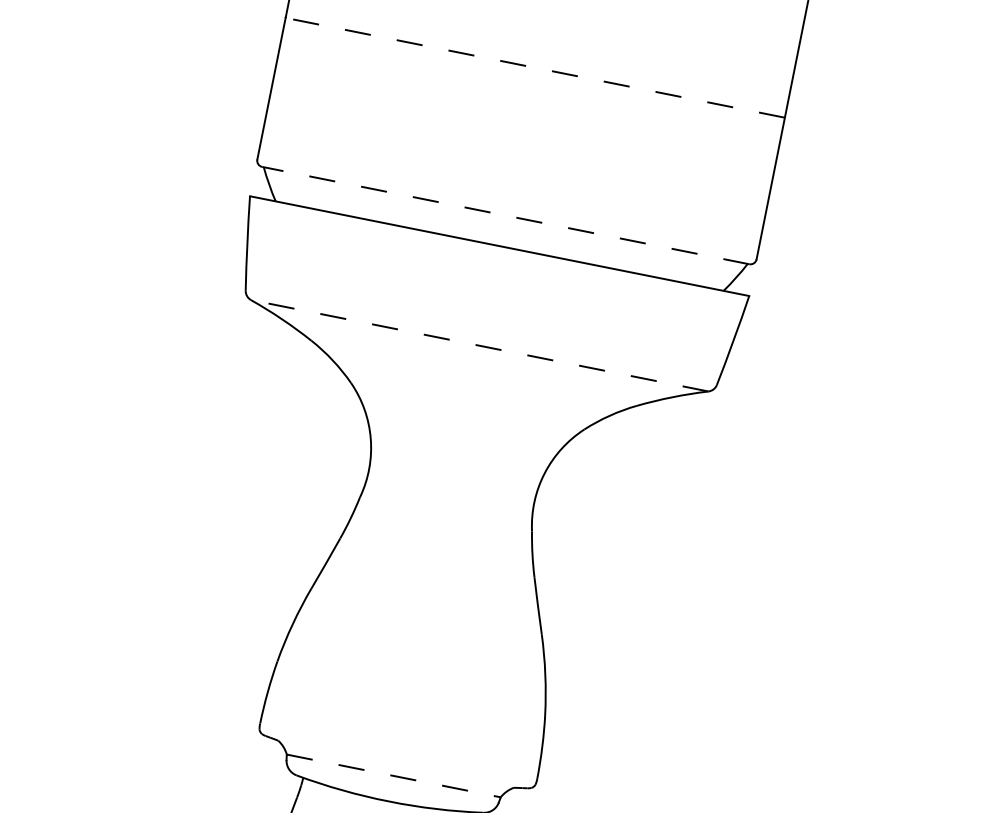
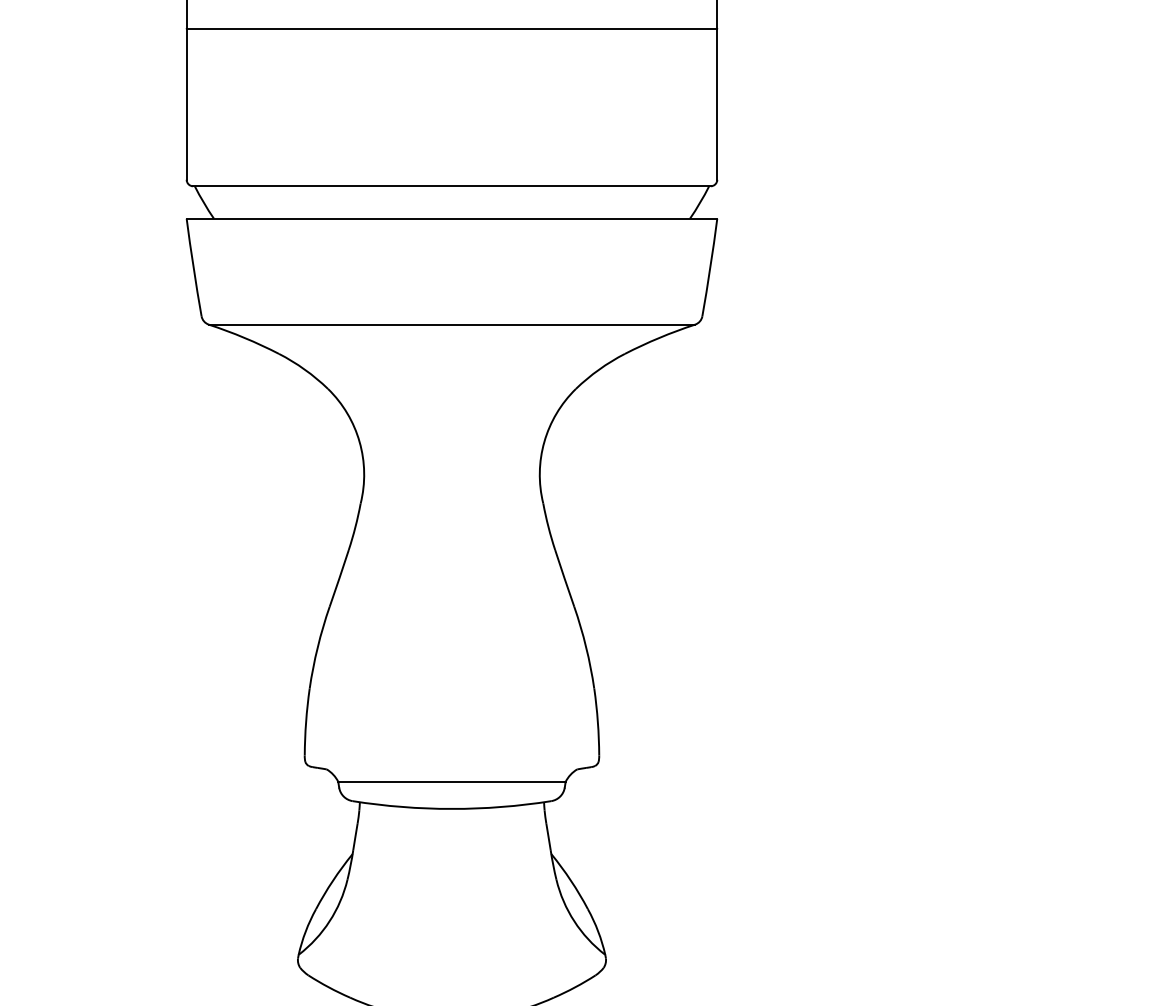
line: (534, 67) -> (451, 29), dashed -> solid
line: (505, 215) -> (451, 186), dashed -> solid
line: (479, 345) -> (451, 324), dashed -> solid
line: (394, 775) -> (452, 781), dashed -> solid

